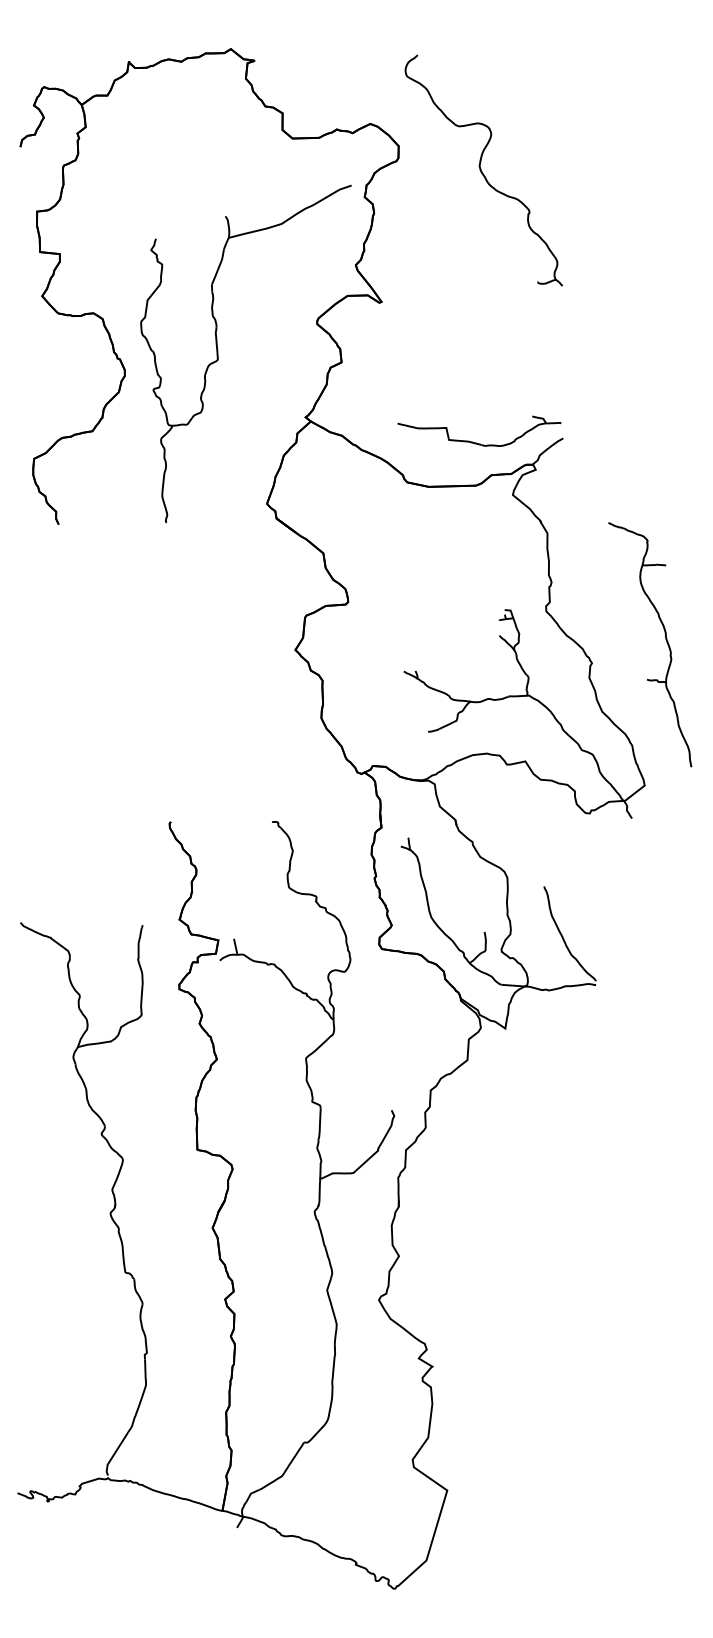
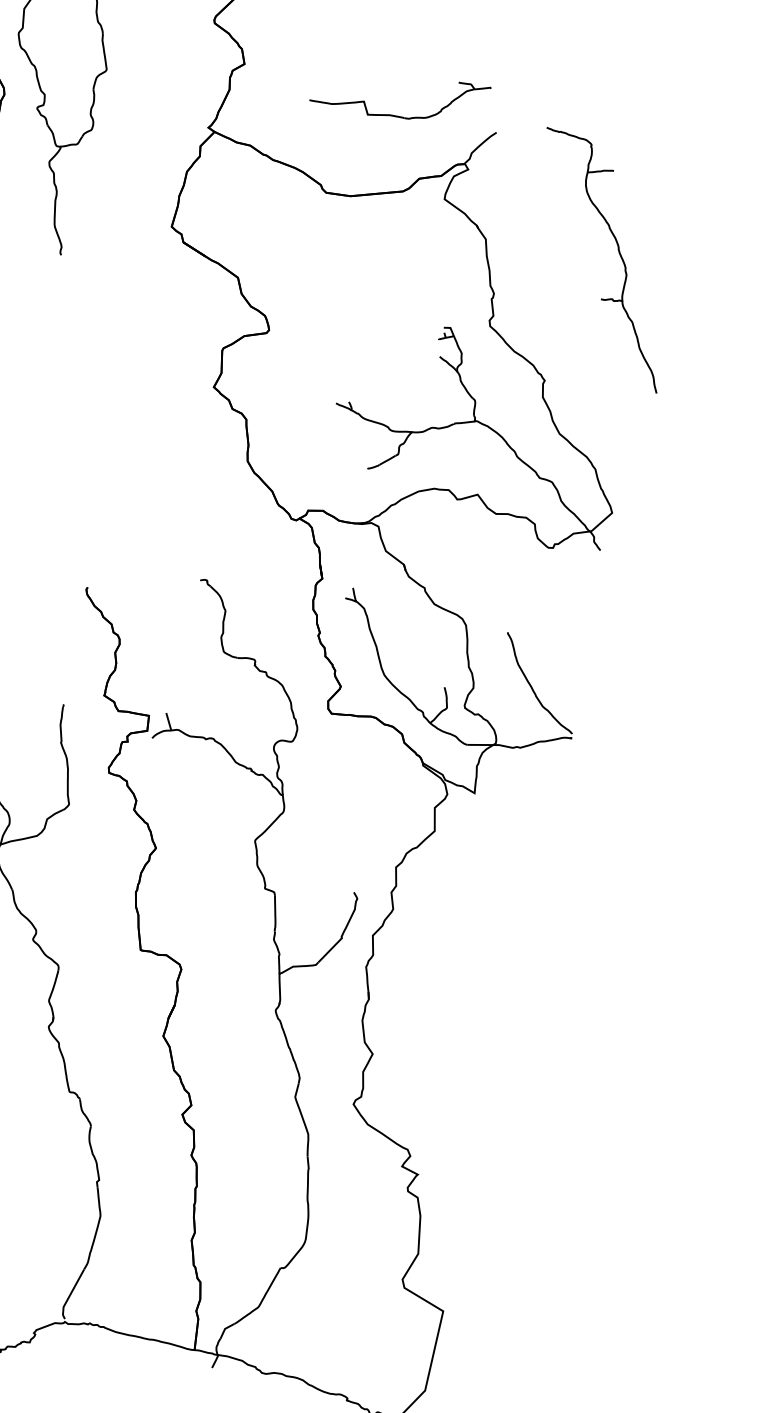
part: (476, 442) -> (398, 115), moved
part: (665, 639) -> (618, 253), moved

